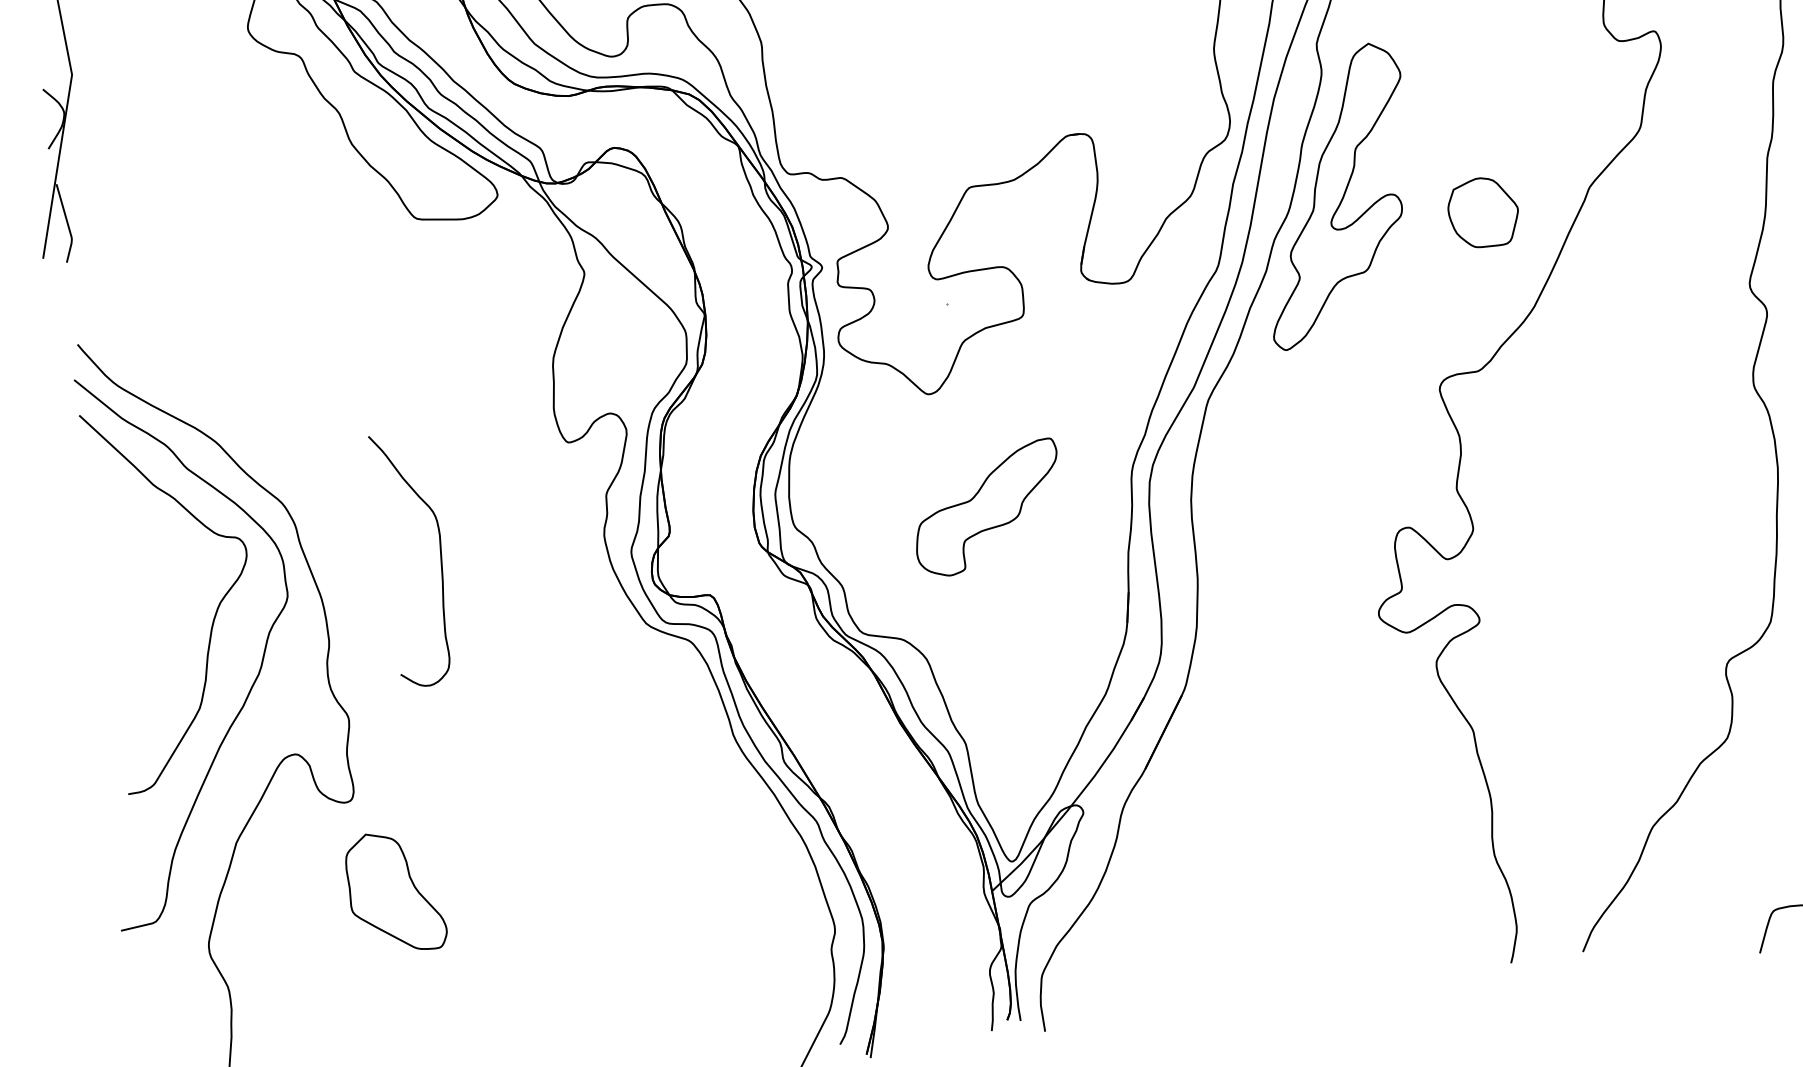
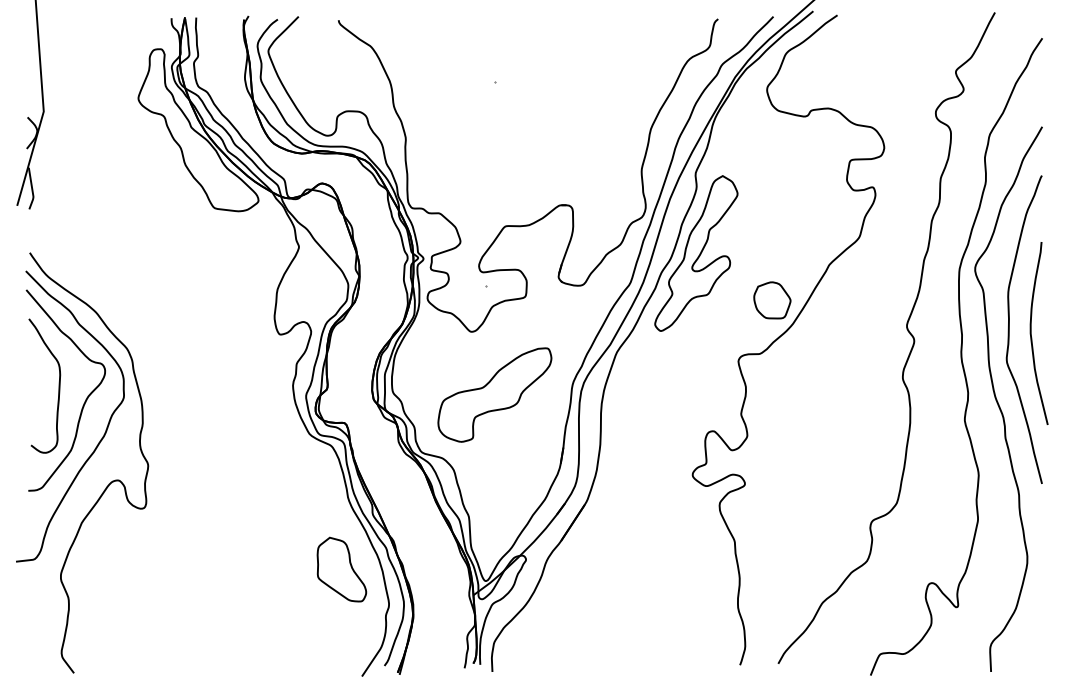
part: (1483, 212) -> (772, 300), moved
part: (986, 507) -> (494, 394), size x1.43
curve: (439, 555) -> (58, 385), moved
part: (394, 891) -> (341, 569), moved

